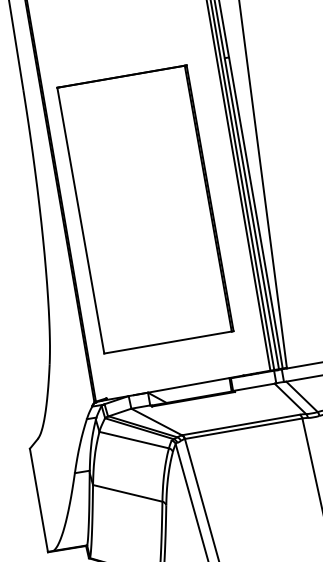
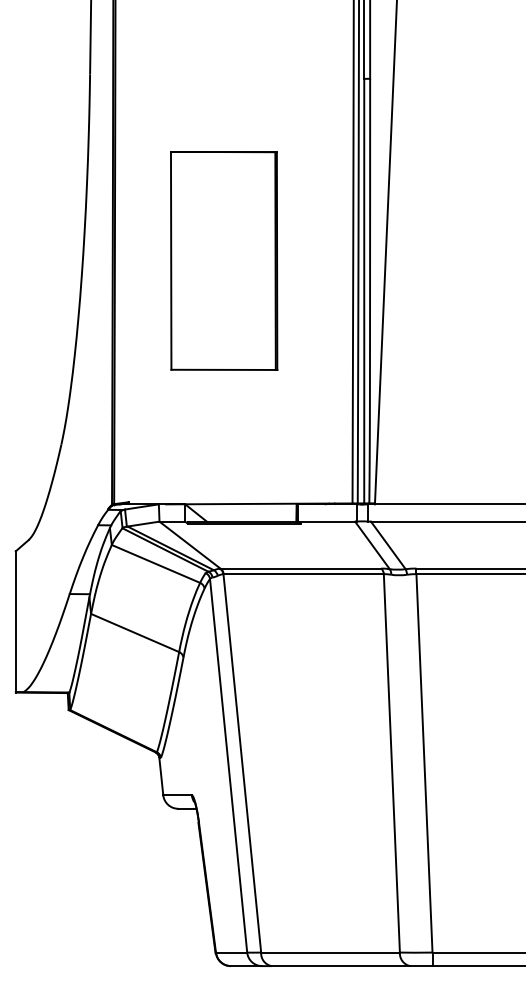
part: (144, 209) -> (223, 260), size x0.6

